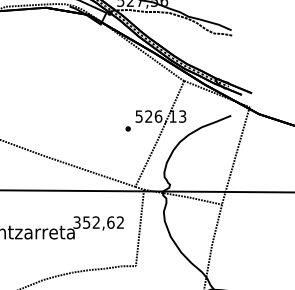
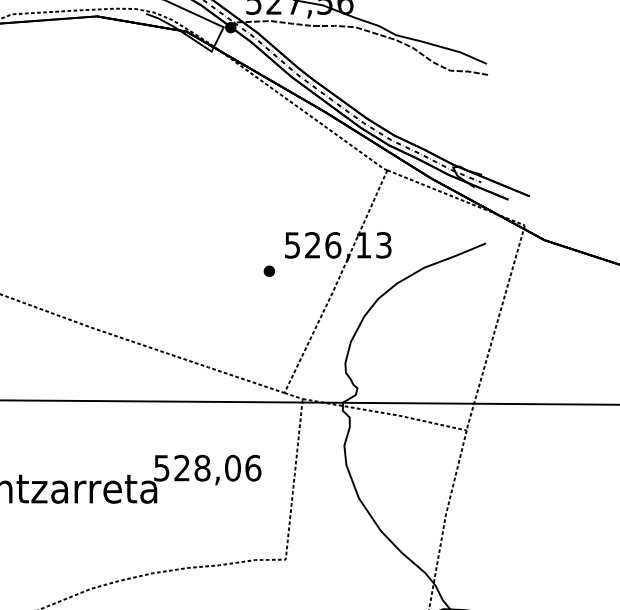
text: (98, 222) -> (206, 467), 352,62 -> 528,06

